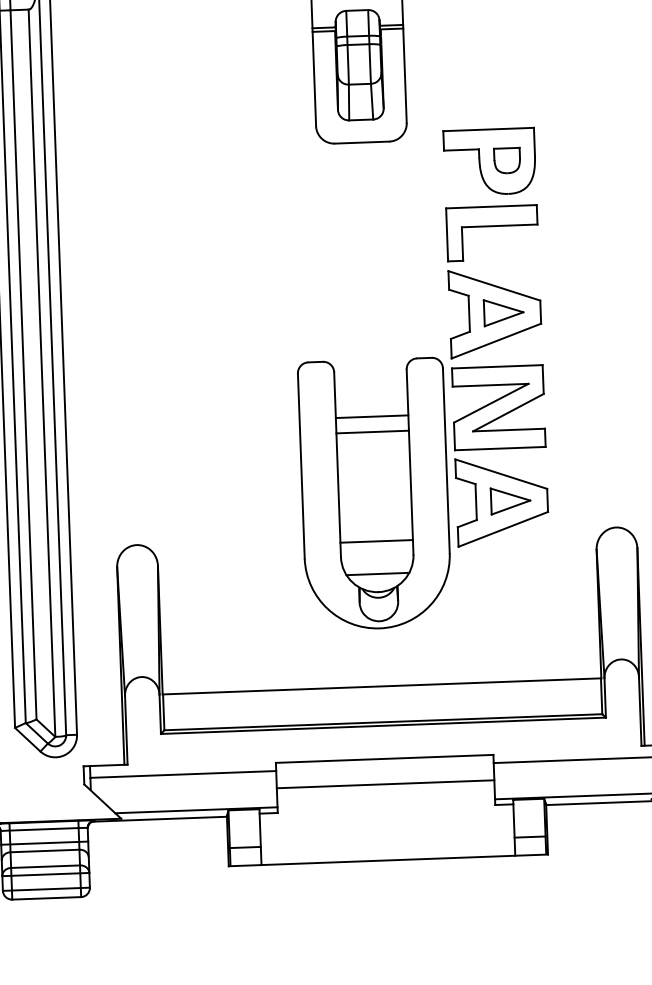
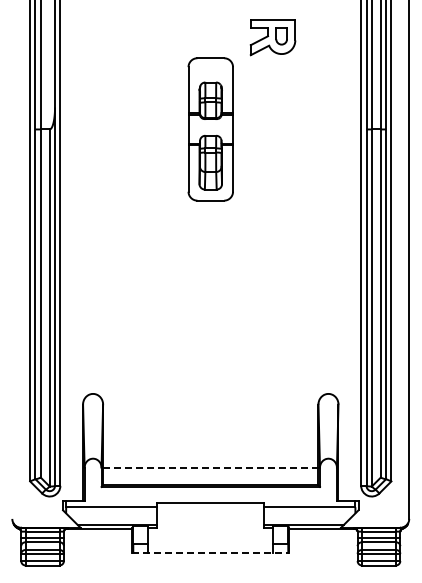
part: (421, 378) -> (235, 317), removed
line: (381, 686) -> (210, 467), solid -> dashed
line: (385, 783) -> (210, 515), removed
line: (389, 861) -> (211, 553), solid -> dashed

